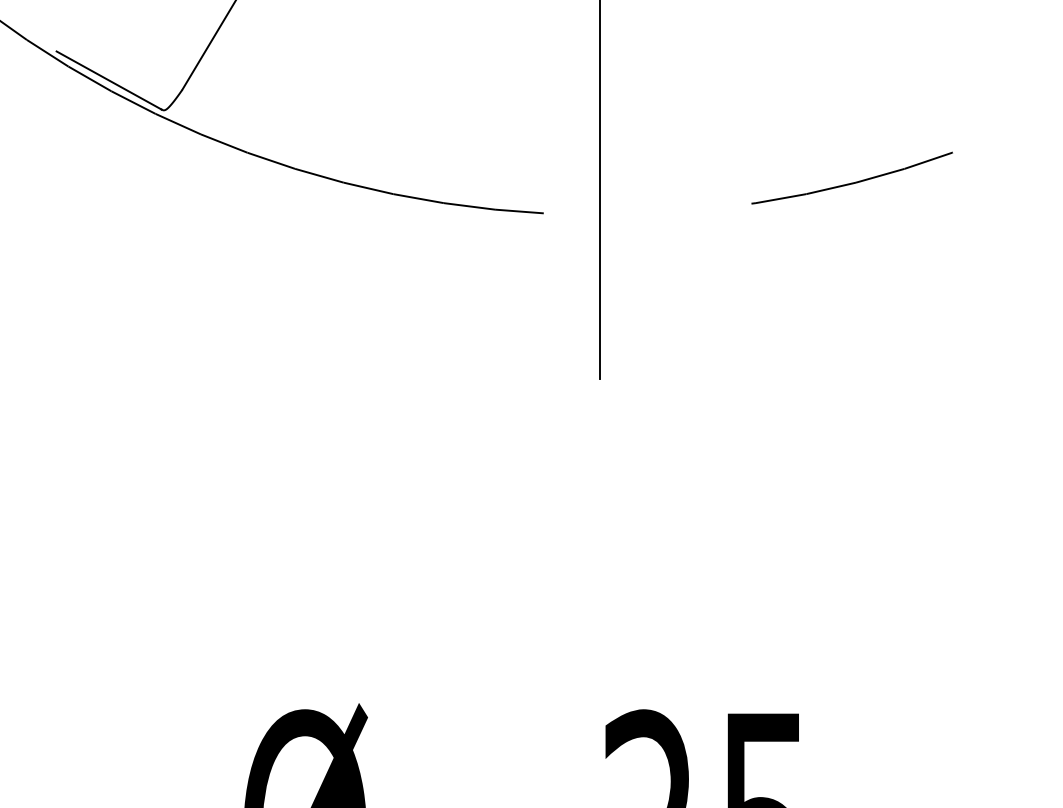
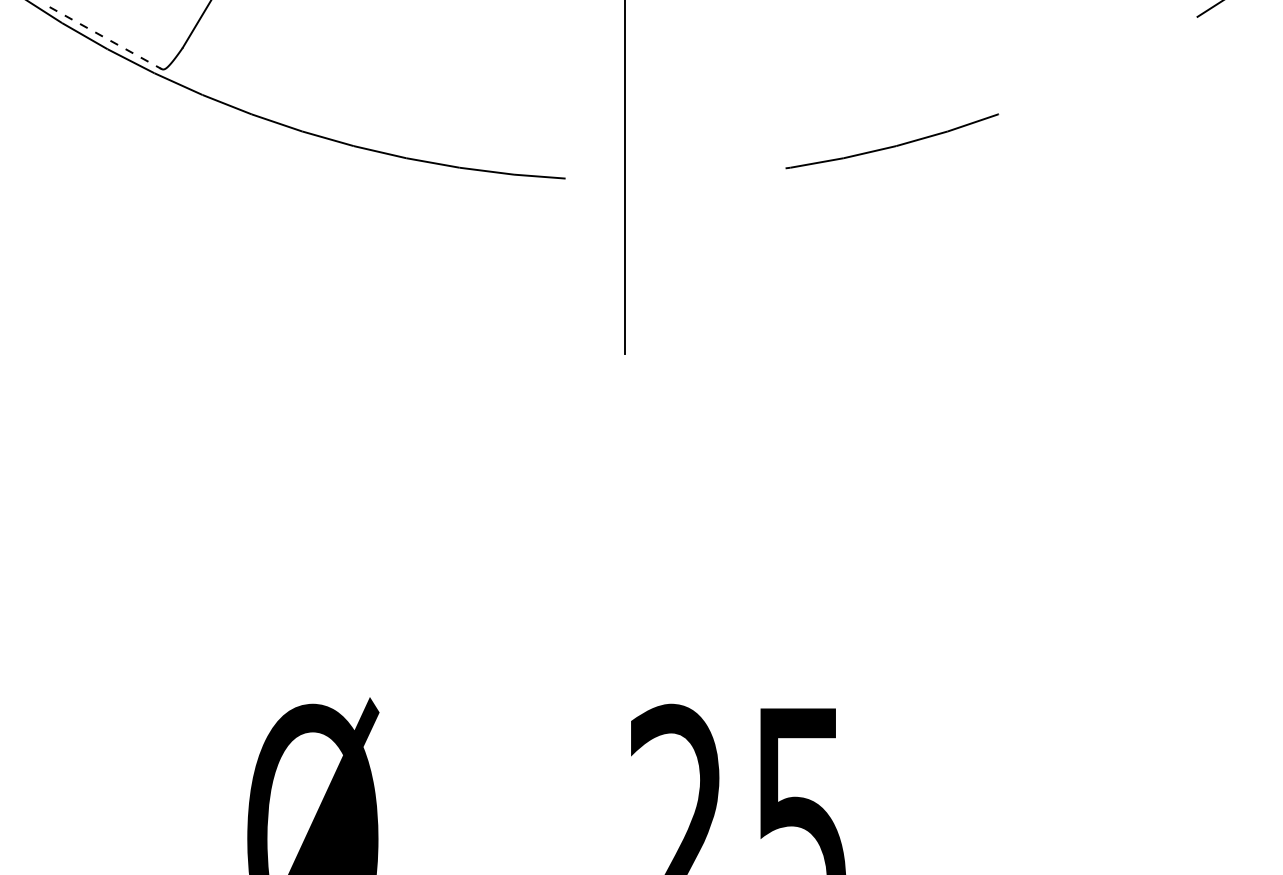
line: (109, 80) -> (105, 37), solid -> dashed

